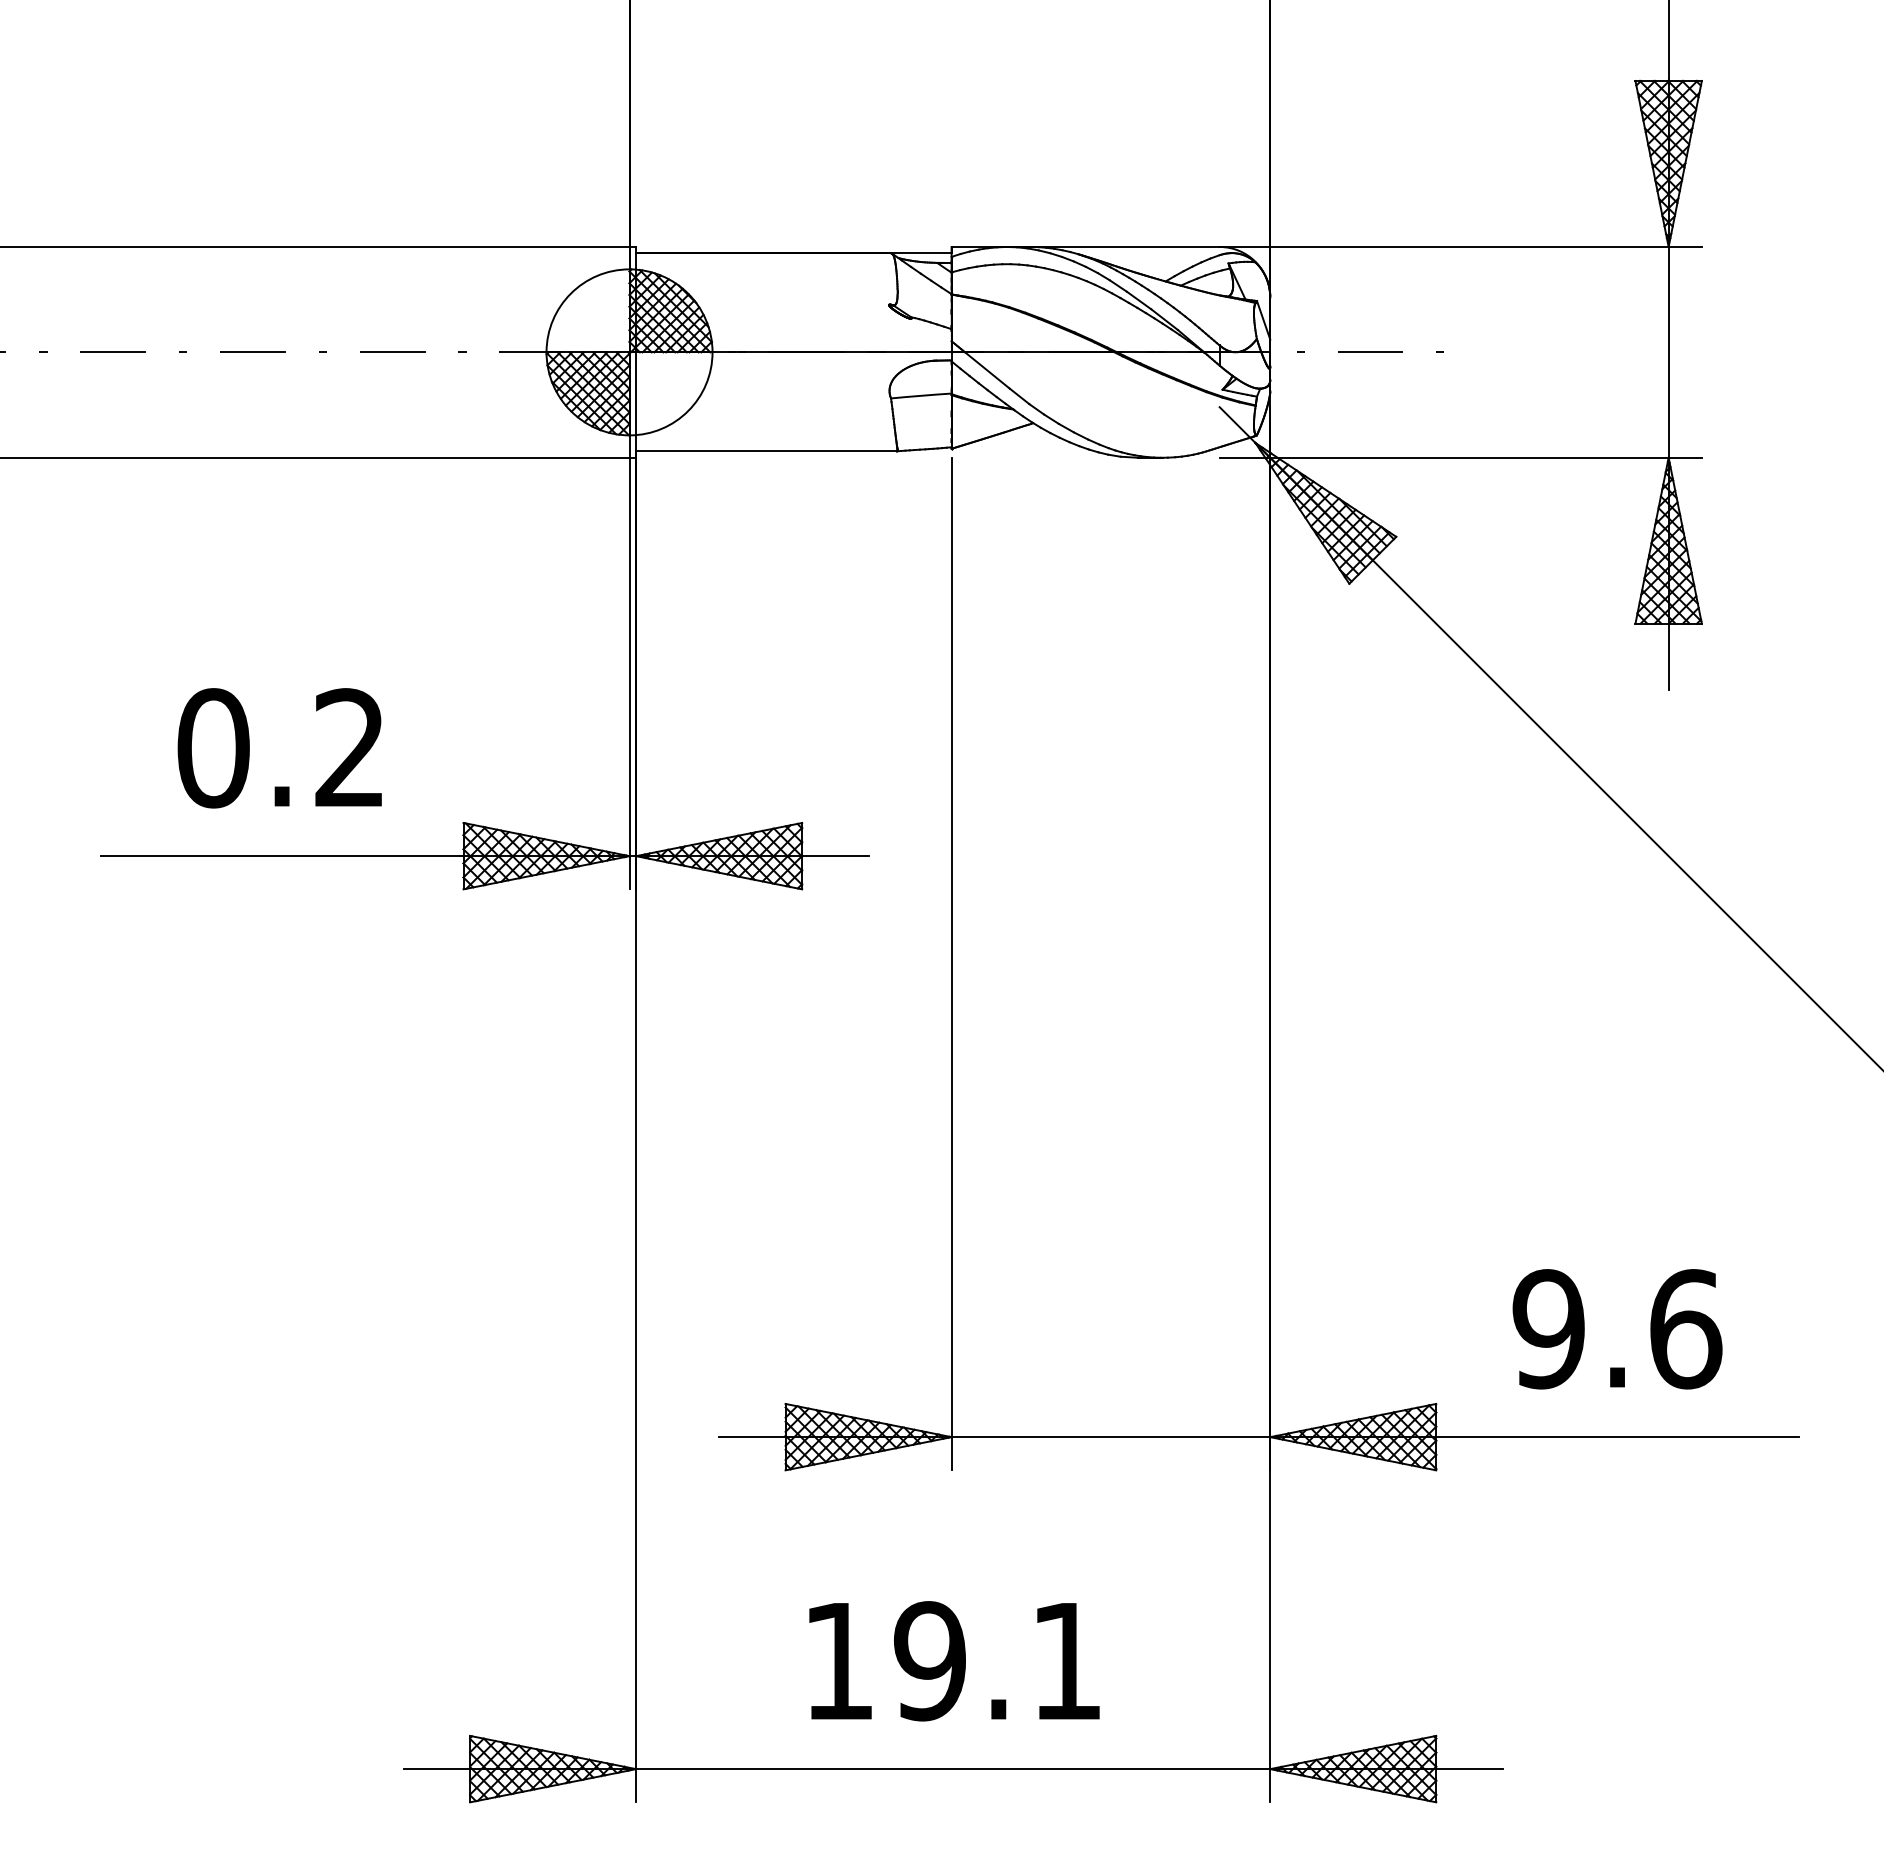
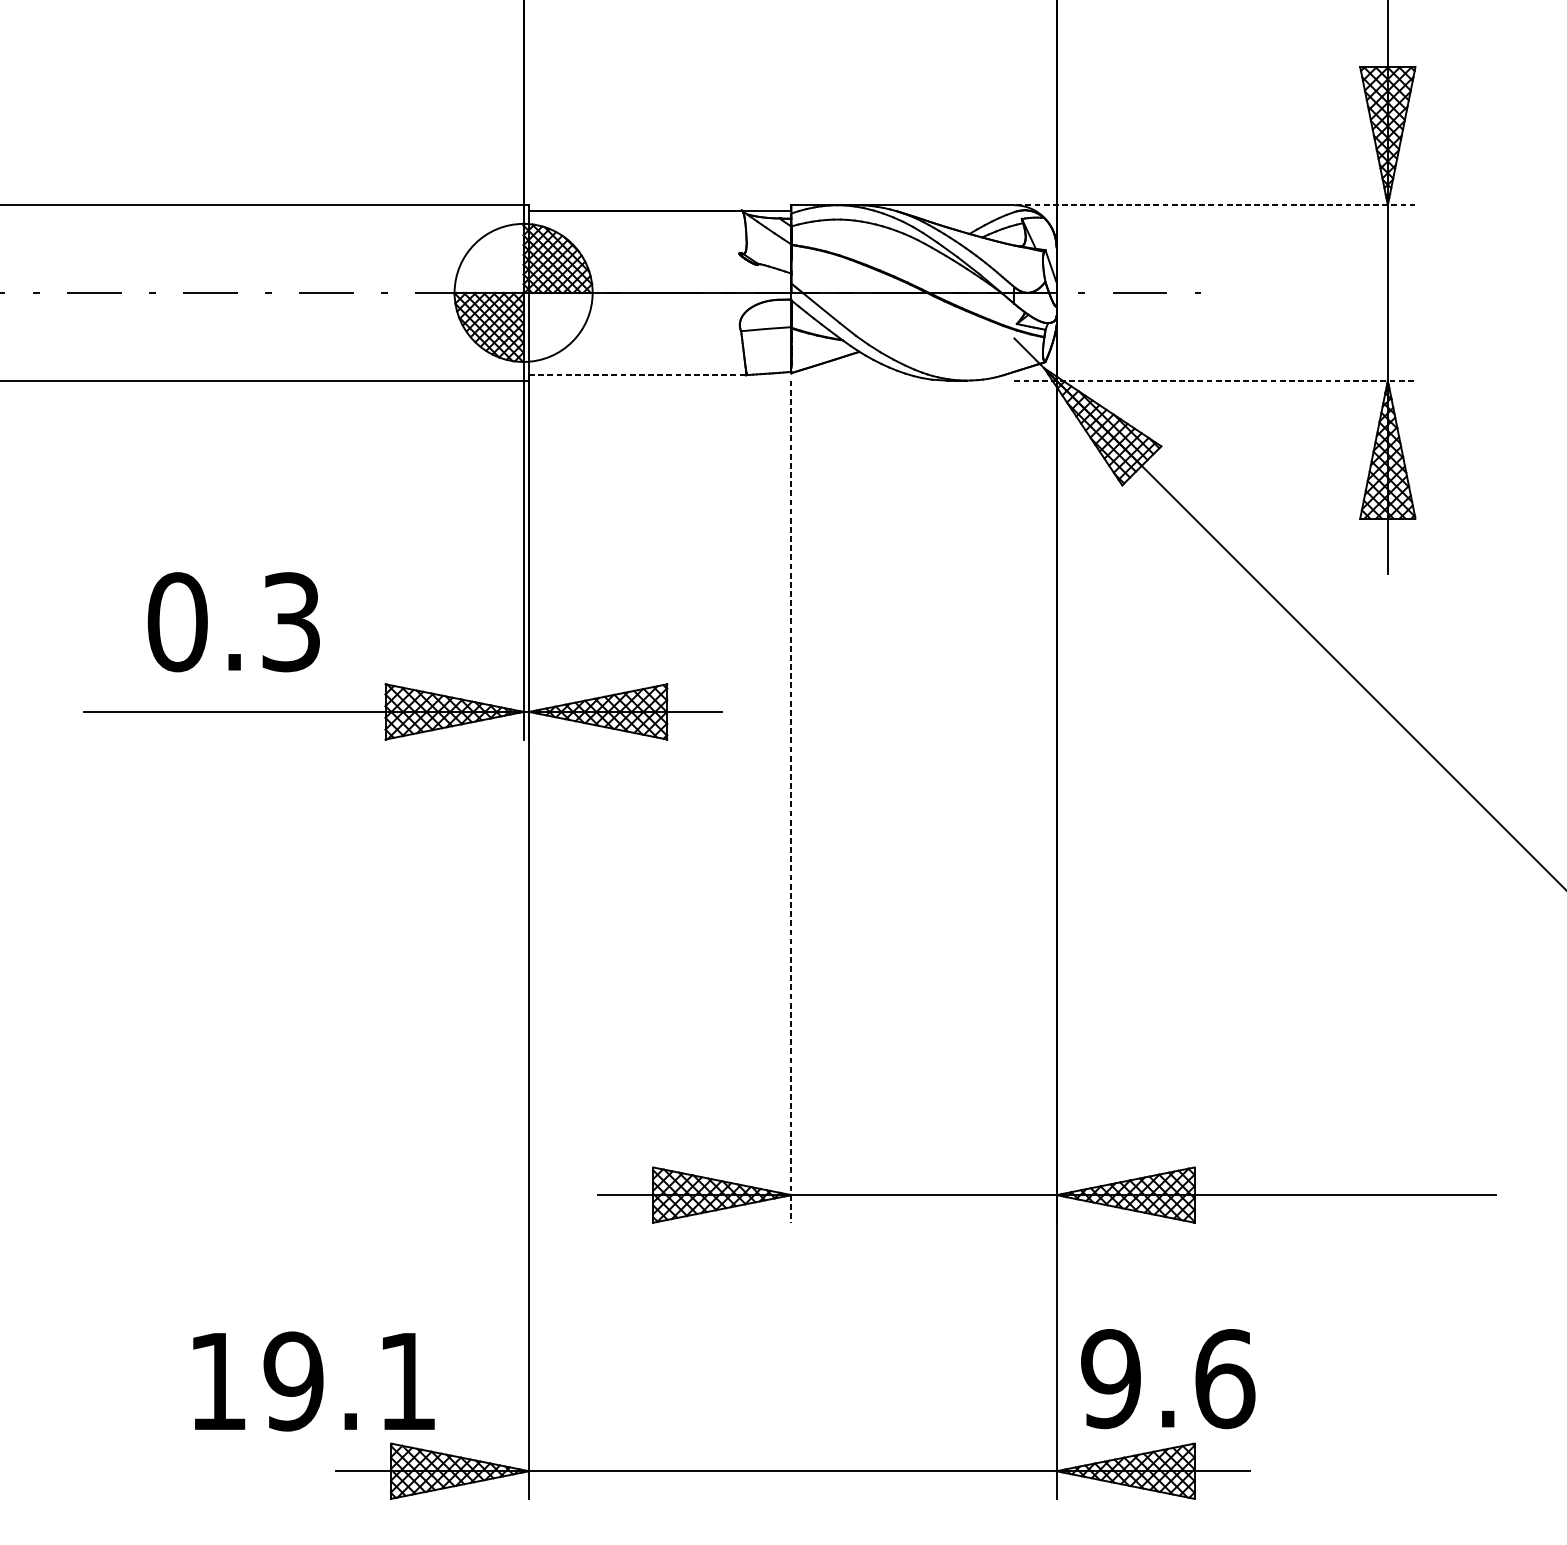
line: (1460, 246) -> (1214, 204), solid -> dashed
line: (766, 451) -> (637, 375), solid -> dashed
line: (1461, 457) -> (1215, 380), solid -> dashed
text: (349, 748) -> (290, 622), 0.2 -> 0.3
line: (951, 964) -> (791, 802), solid -> dashed
text: (1617, 1329) -> (1168, 1379), moved
text: (954, 1661) -> (314, 1381), moved

